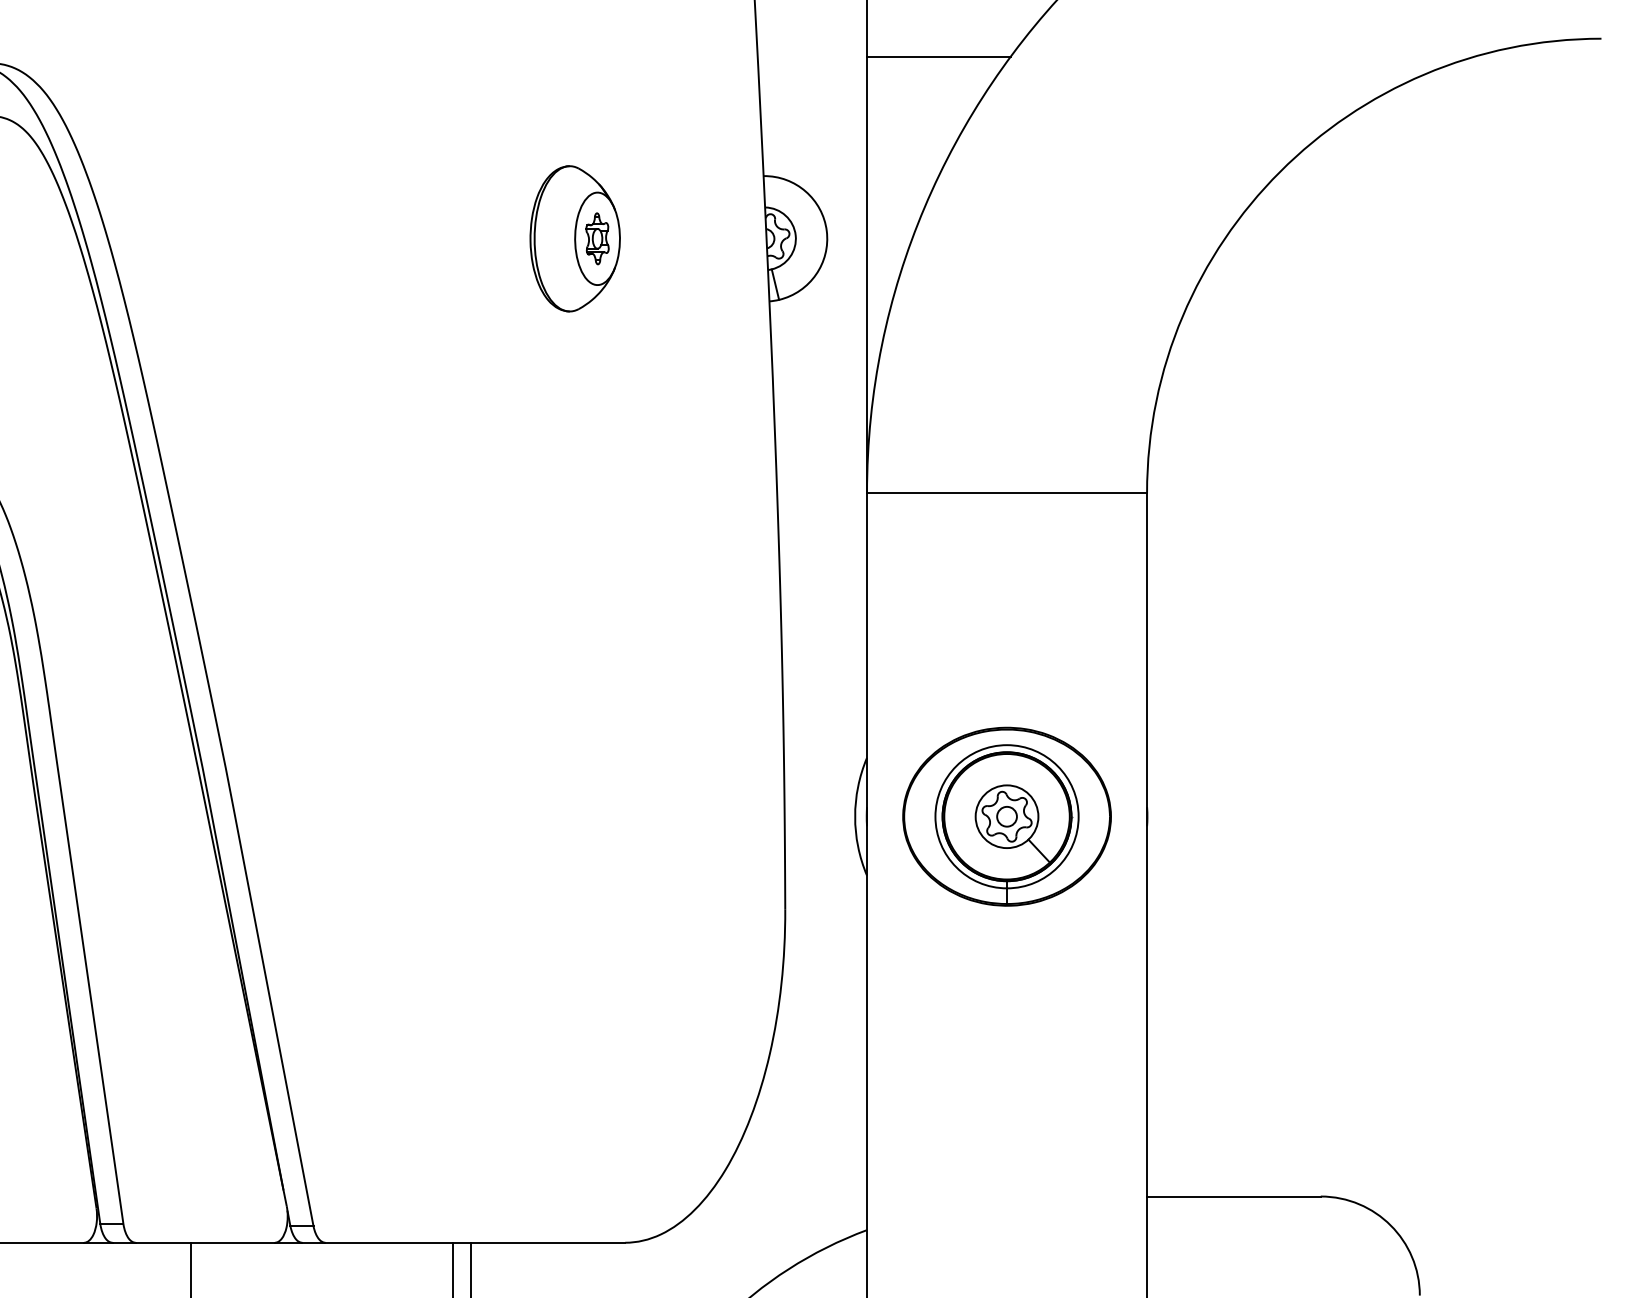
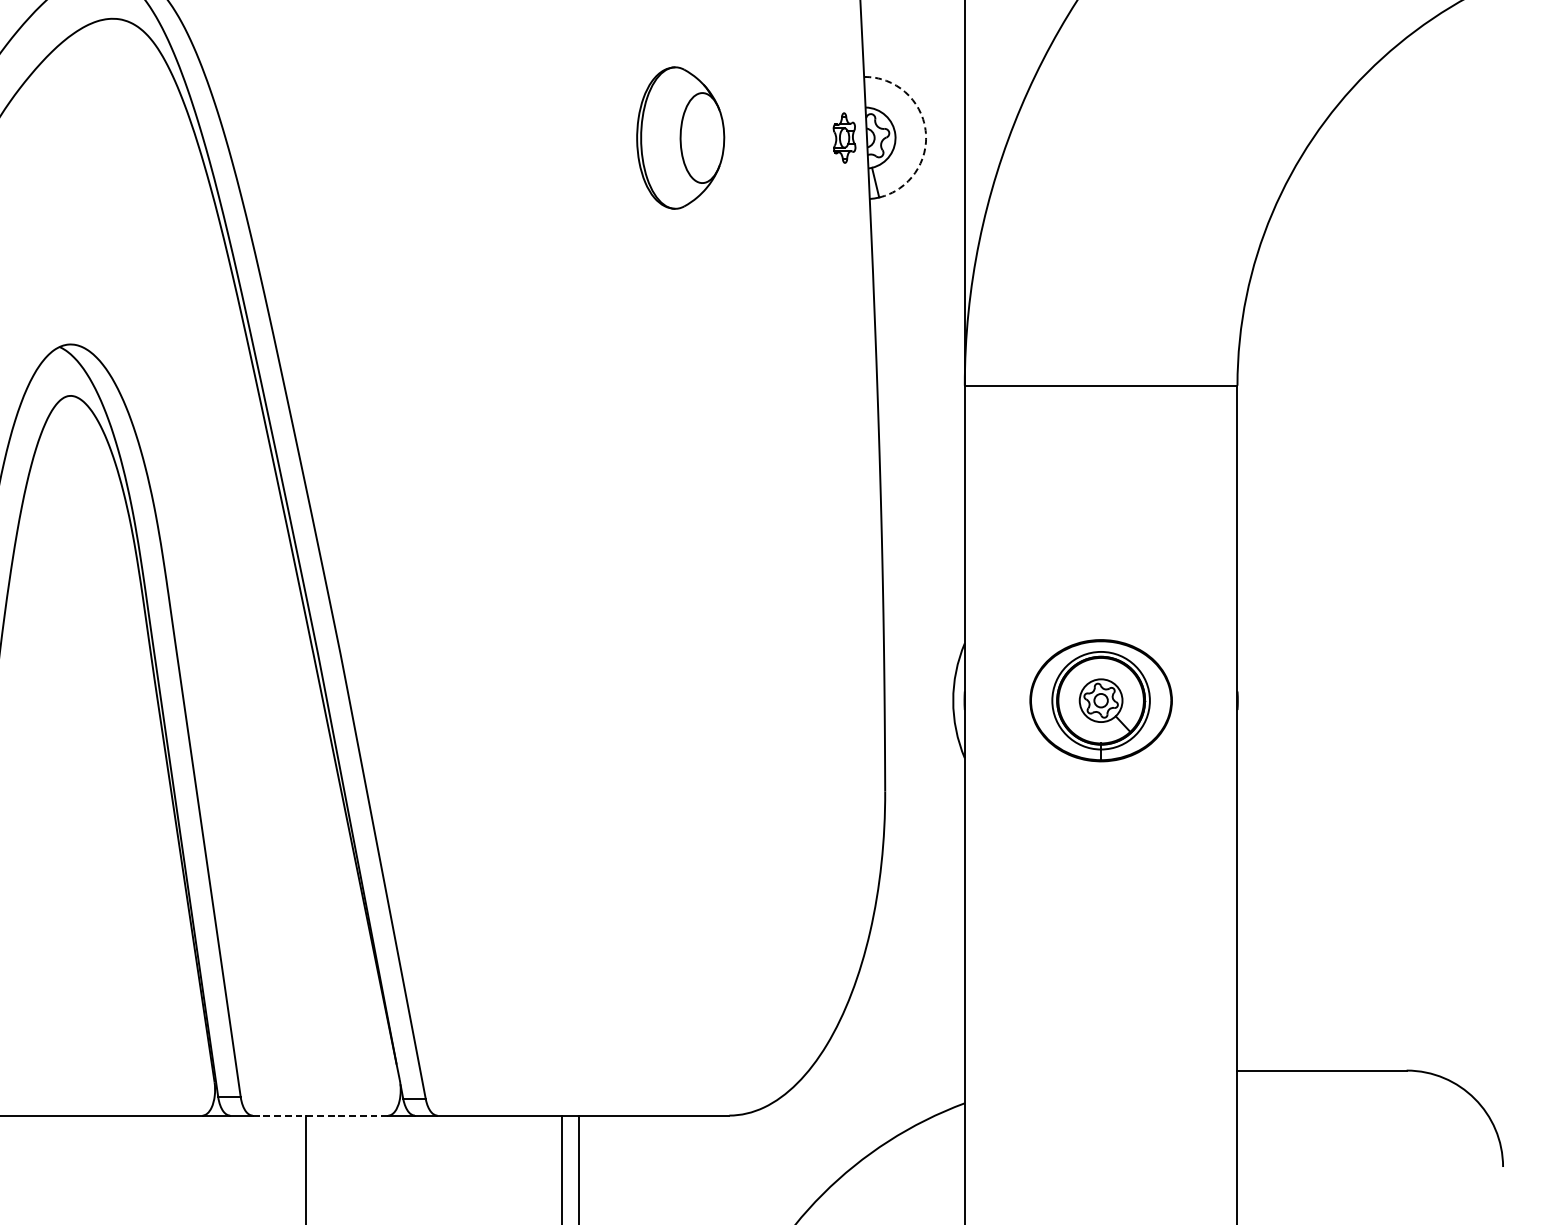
arc: (826, 231) -> (925, 130), solid -> dashed
part: (597, 238) -> (844, 137), moved
part: (1006, 816) -> (1100, 700), size x0.7
line: (205, 1242) -> (320, 1115), solid -> dashed

